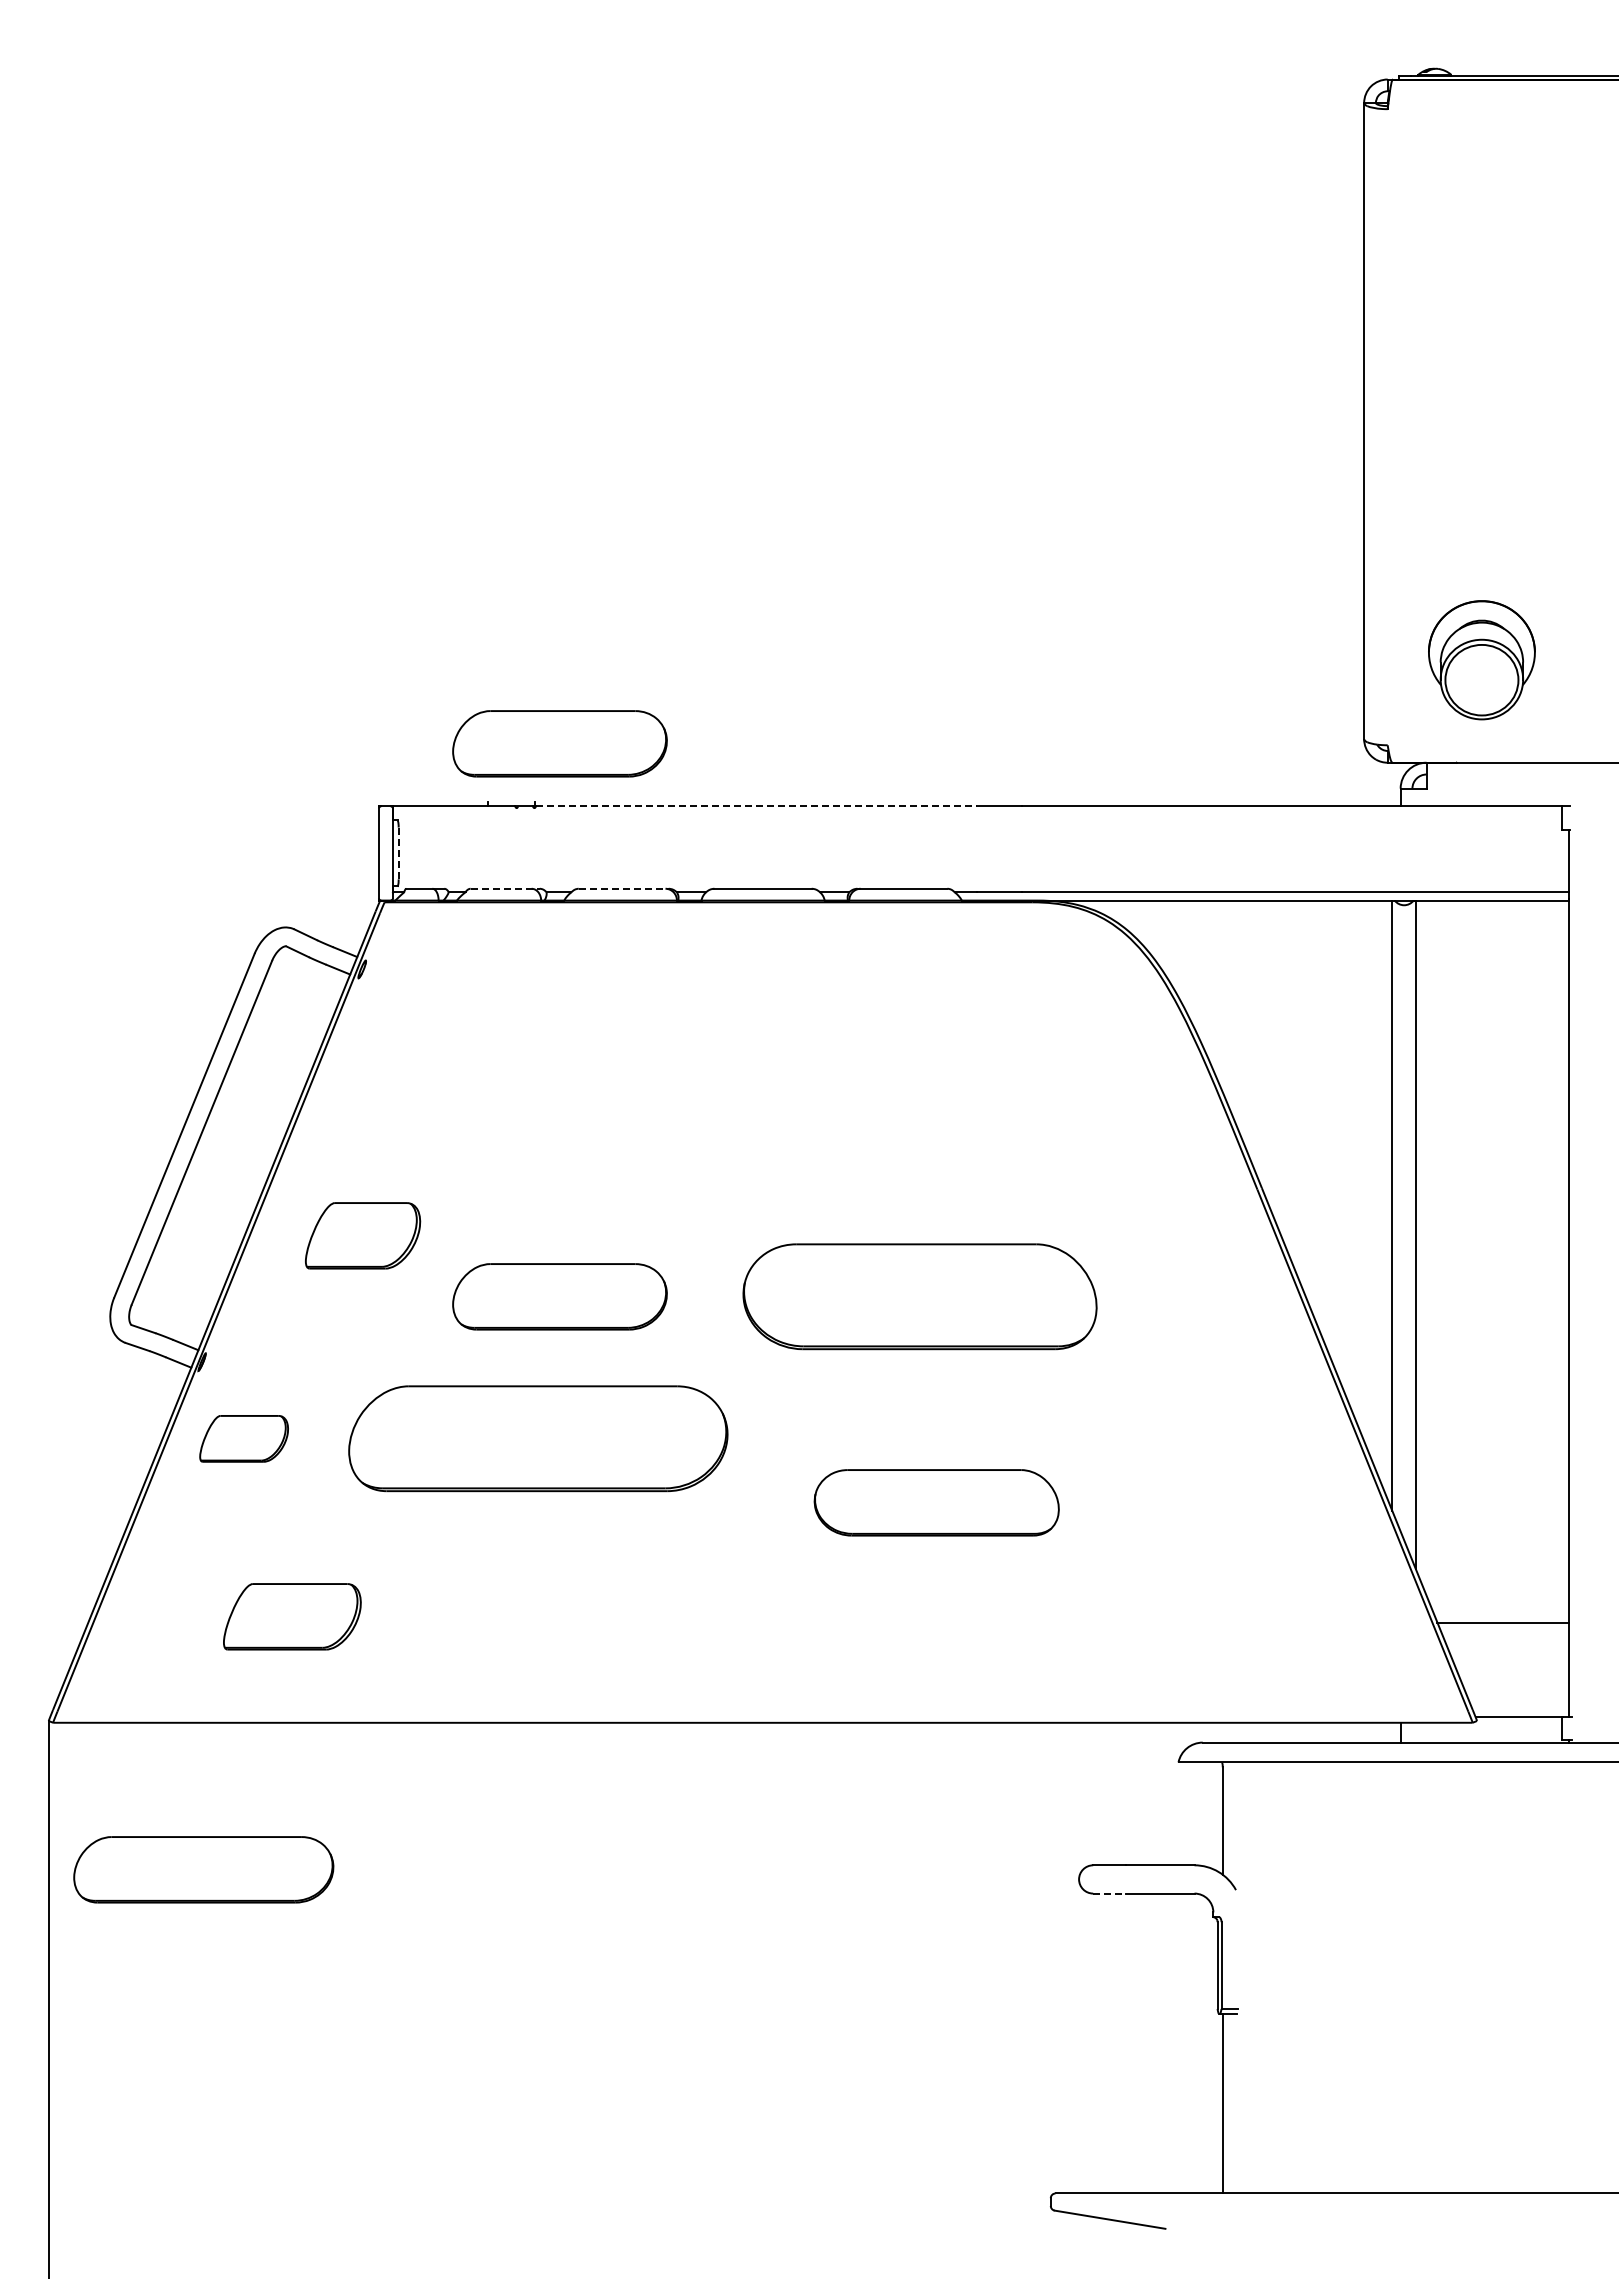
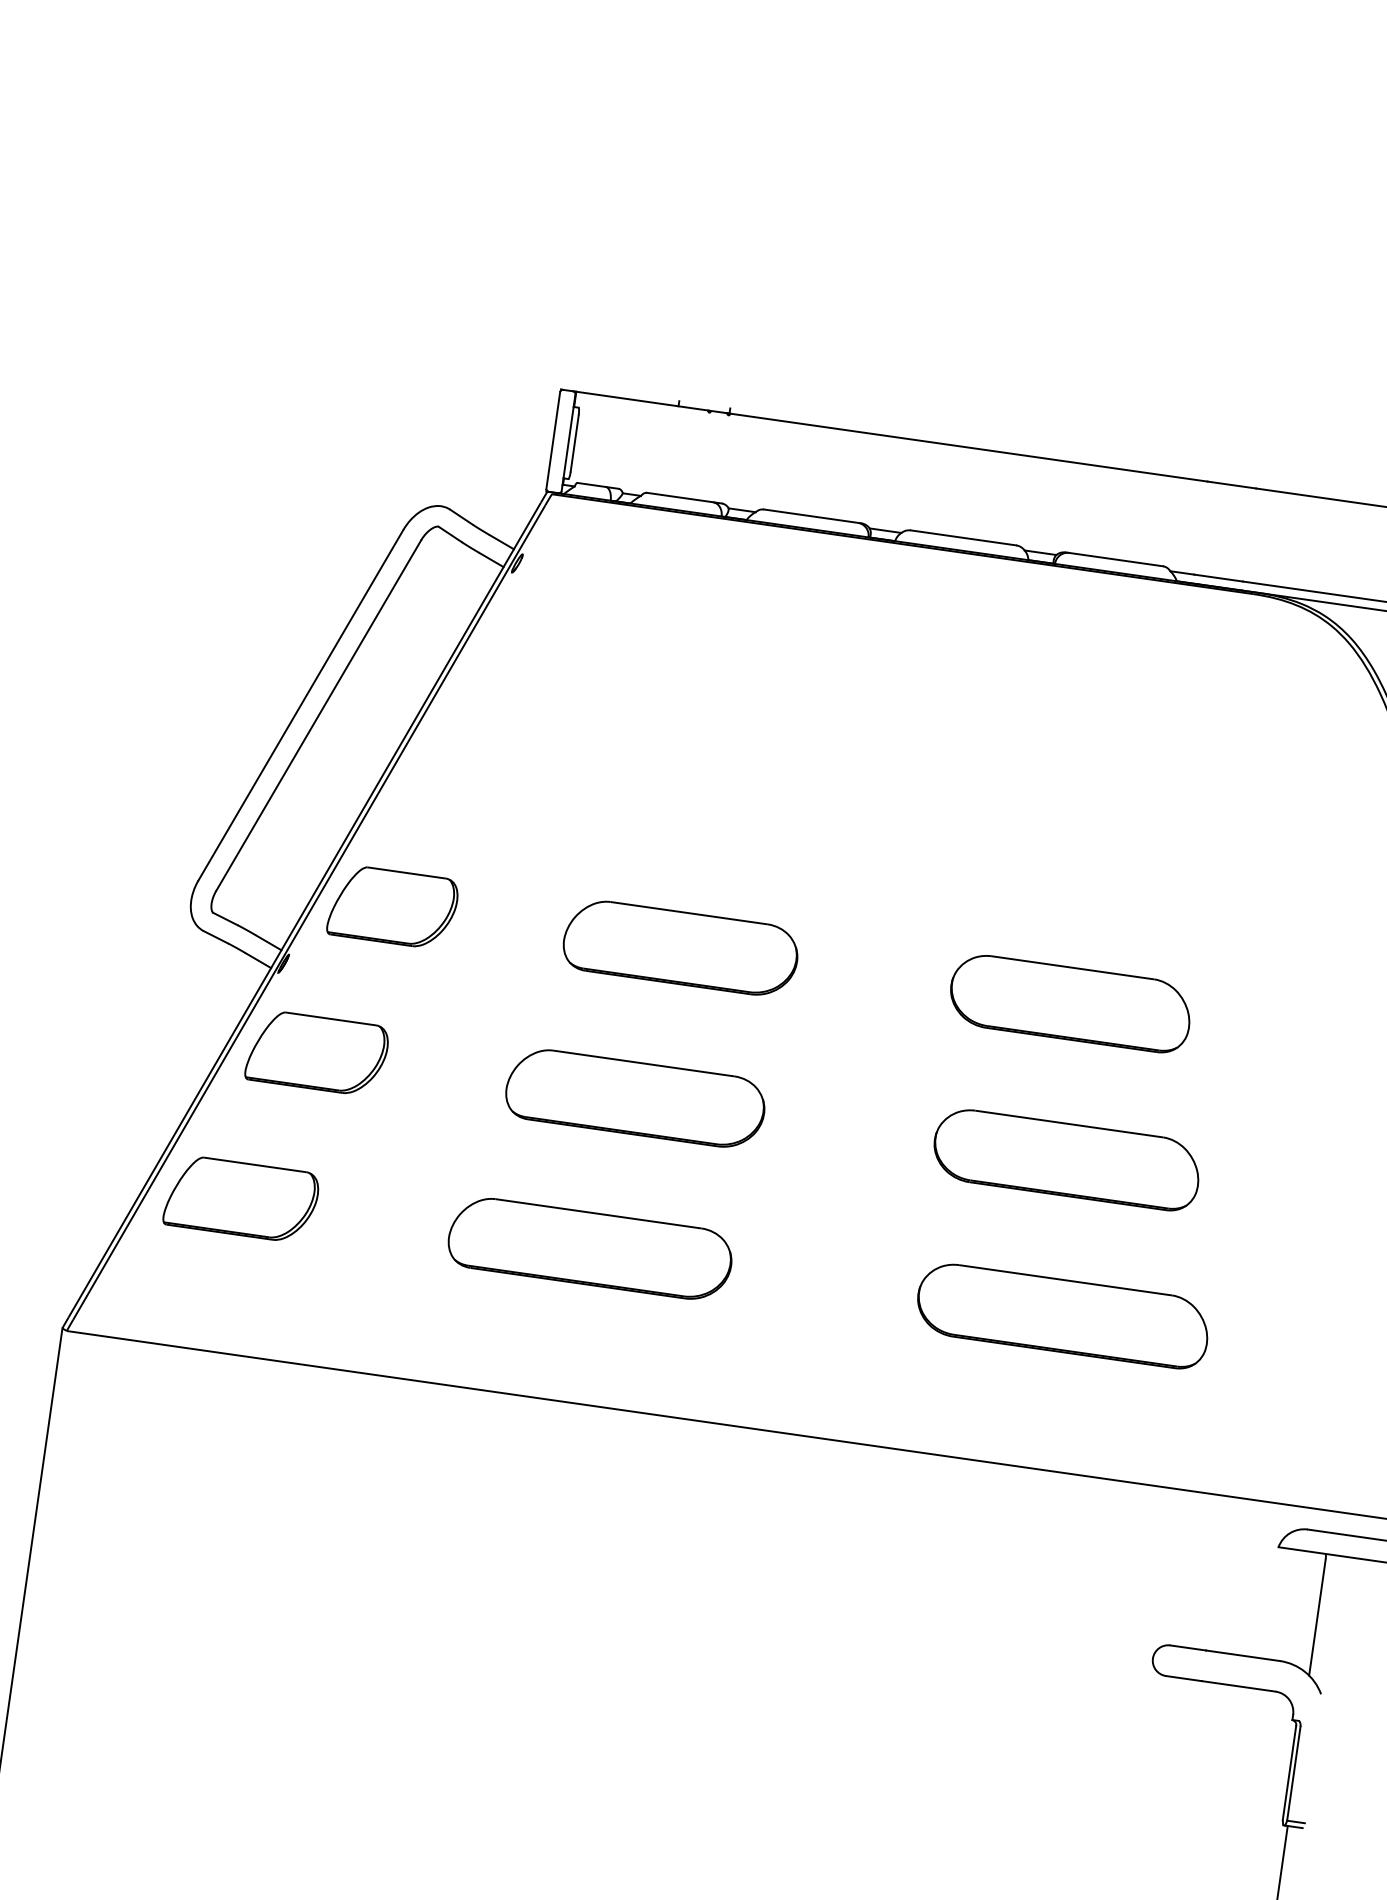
part: (559, 743) -> (765, 349), removed
line: (756, 806) -> (969, 447), dashed -> solid
line: (398, 853) -> (574, 443), dashed -> solid
line: (505, 888) -> (684, 497), dashed -> solid
line: (623, 888) -> (812, 516), dashed -> solid
part: (363, 1235) -> (393, 906), moved
part: (919, 1296) -> (1070, 1003), size x0.62
part: (243, 1438) -> (316, 1052), size x1.43
part: (538, 1438) -> (635, 1098), size x0.62
part: (936, 1502) -> (1066, 1159), moved
part: (953, 1580) -> (1063, 1315), added
part: (292, 1616) -> (241, 1198), moved
part: (203, 1869) -> (590, 1248), moved
line: (1110, 1893) -> (1184, 1678), dashed -> solid

